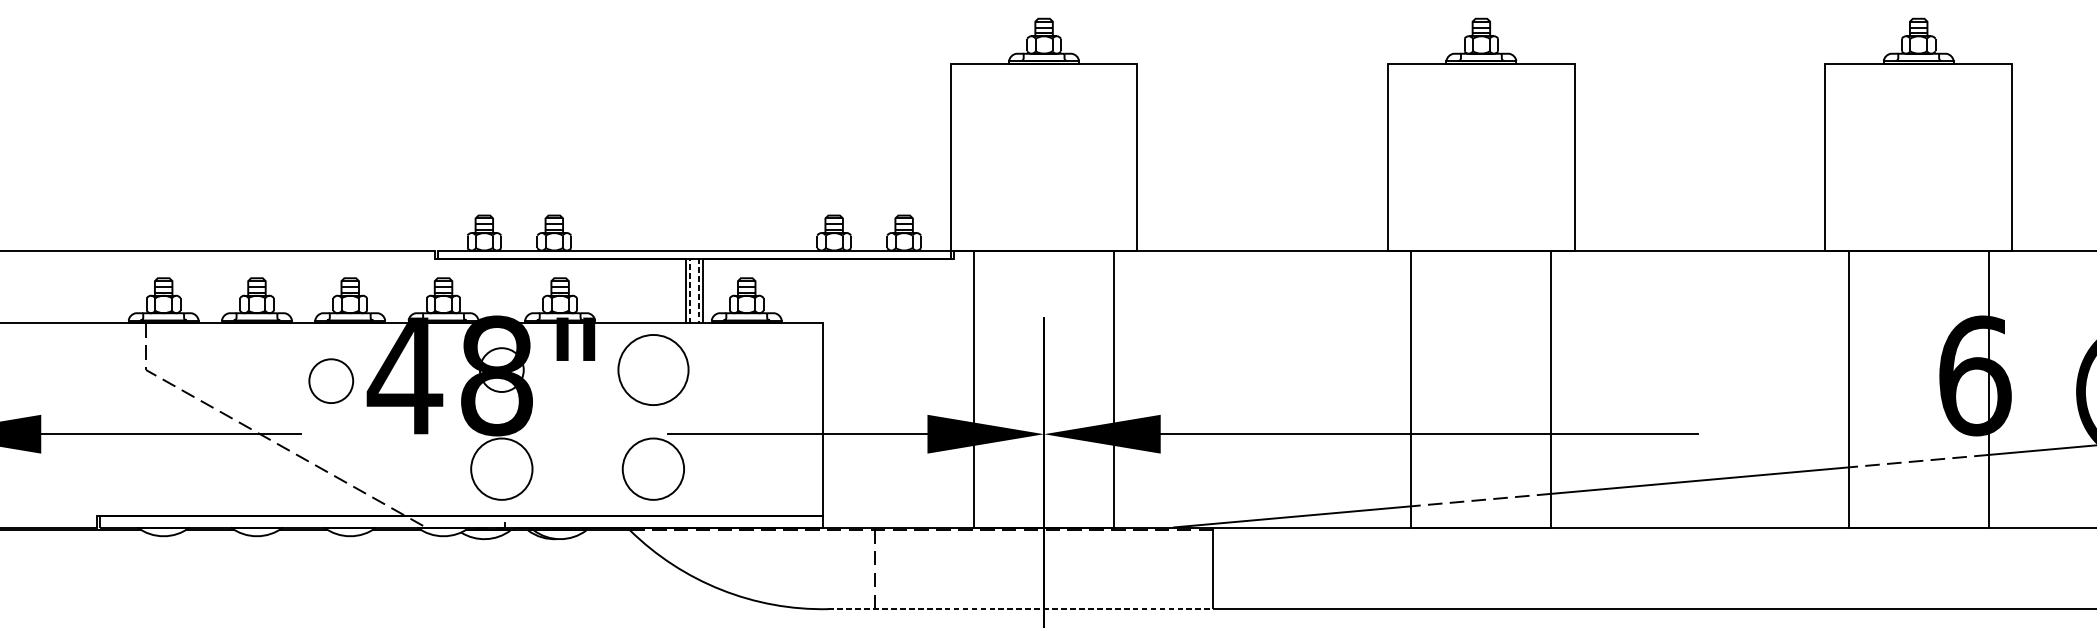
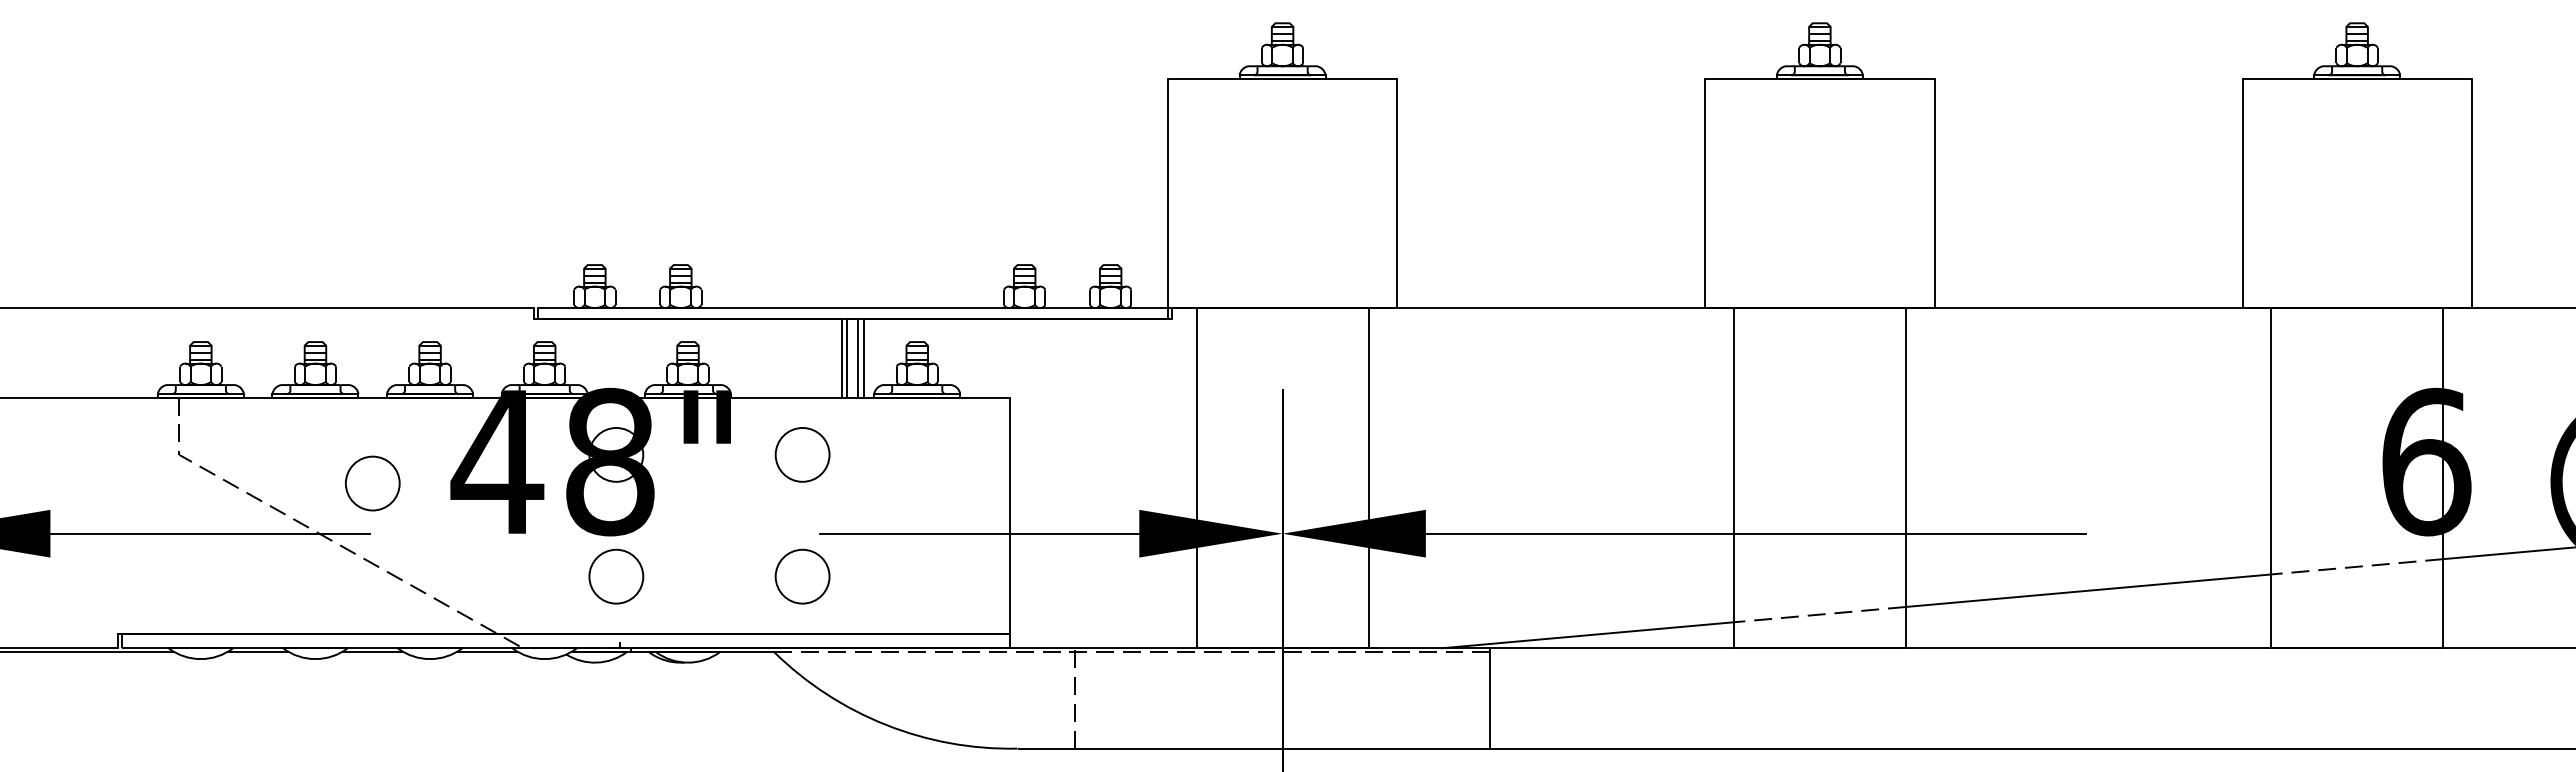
line: (694, 259) -> (853, 318), dashed -> solid
circle: (653, 369) -> (802, 454), size x0.62
circle: (331, 381) -> (372, 483), moved
circle: (501, 469) -> (616, 576), size x0.71
circle: (653, 469) -> (802, 576), size x0.71
line: (1021, 609) -> (1254, 748), dashed -> solid

